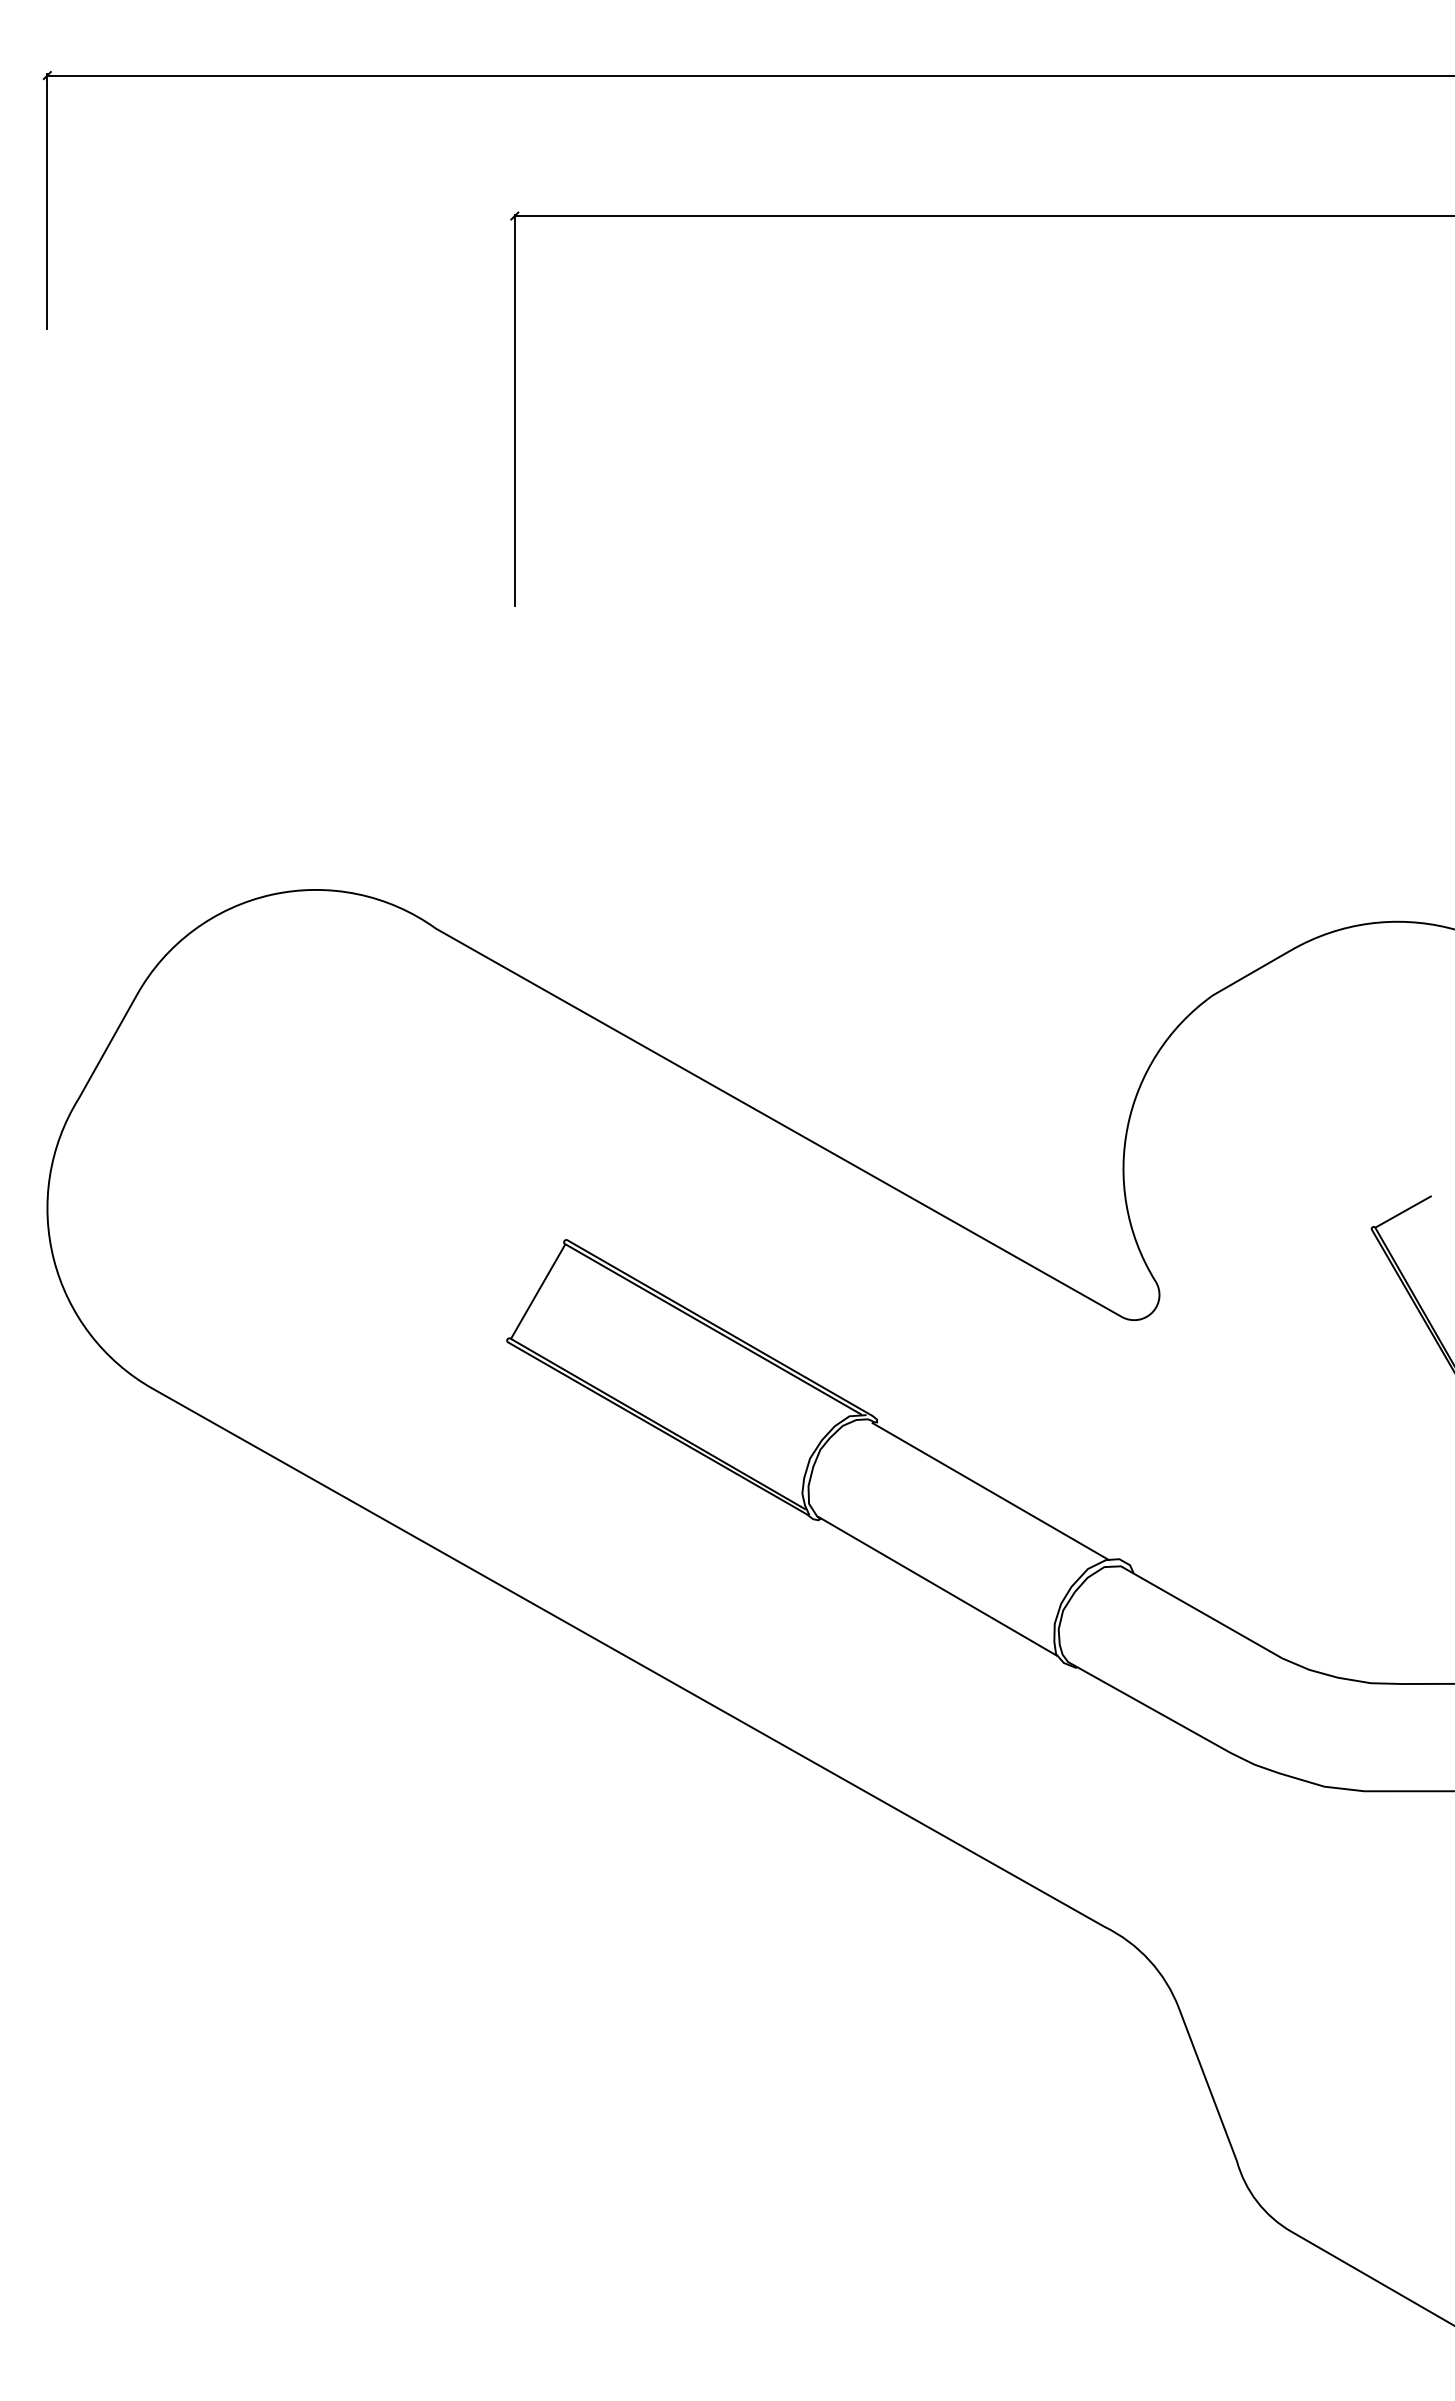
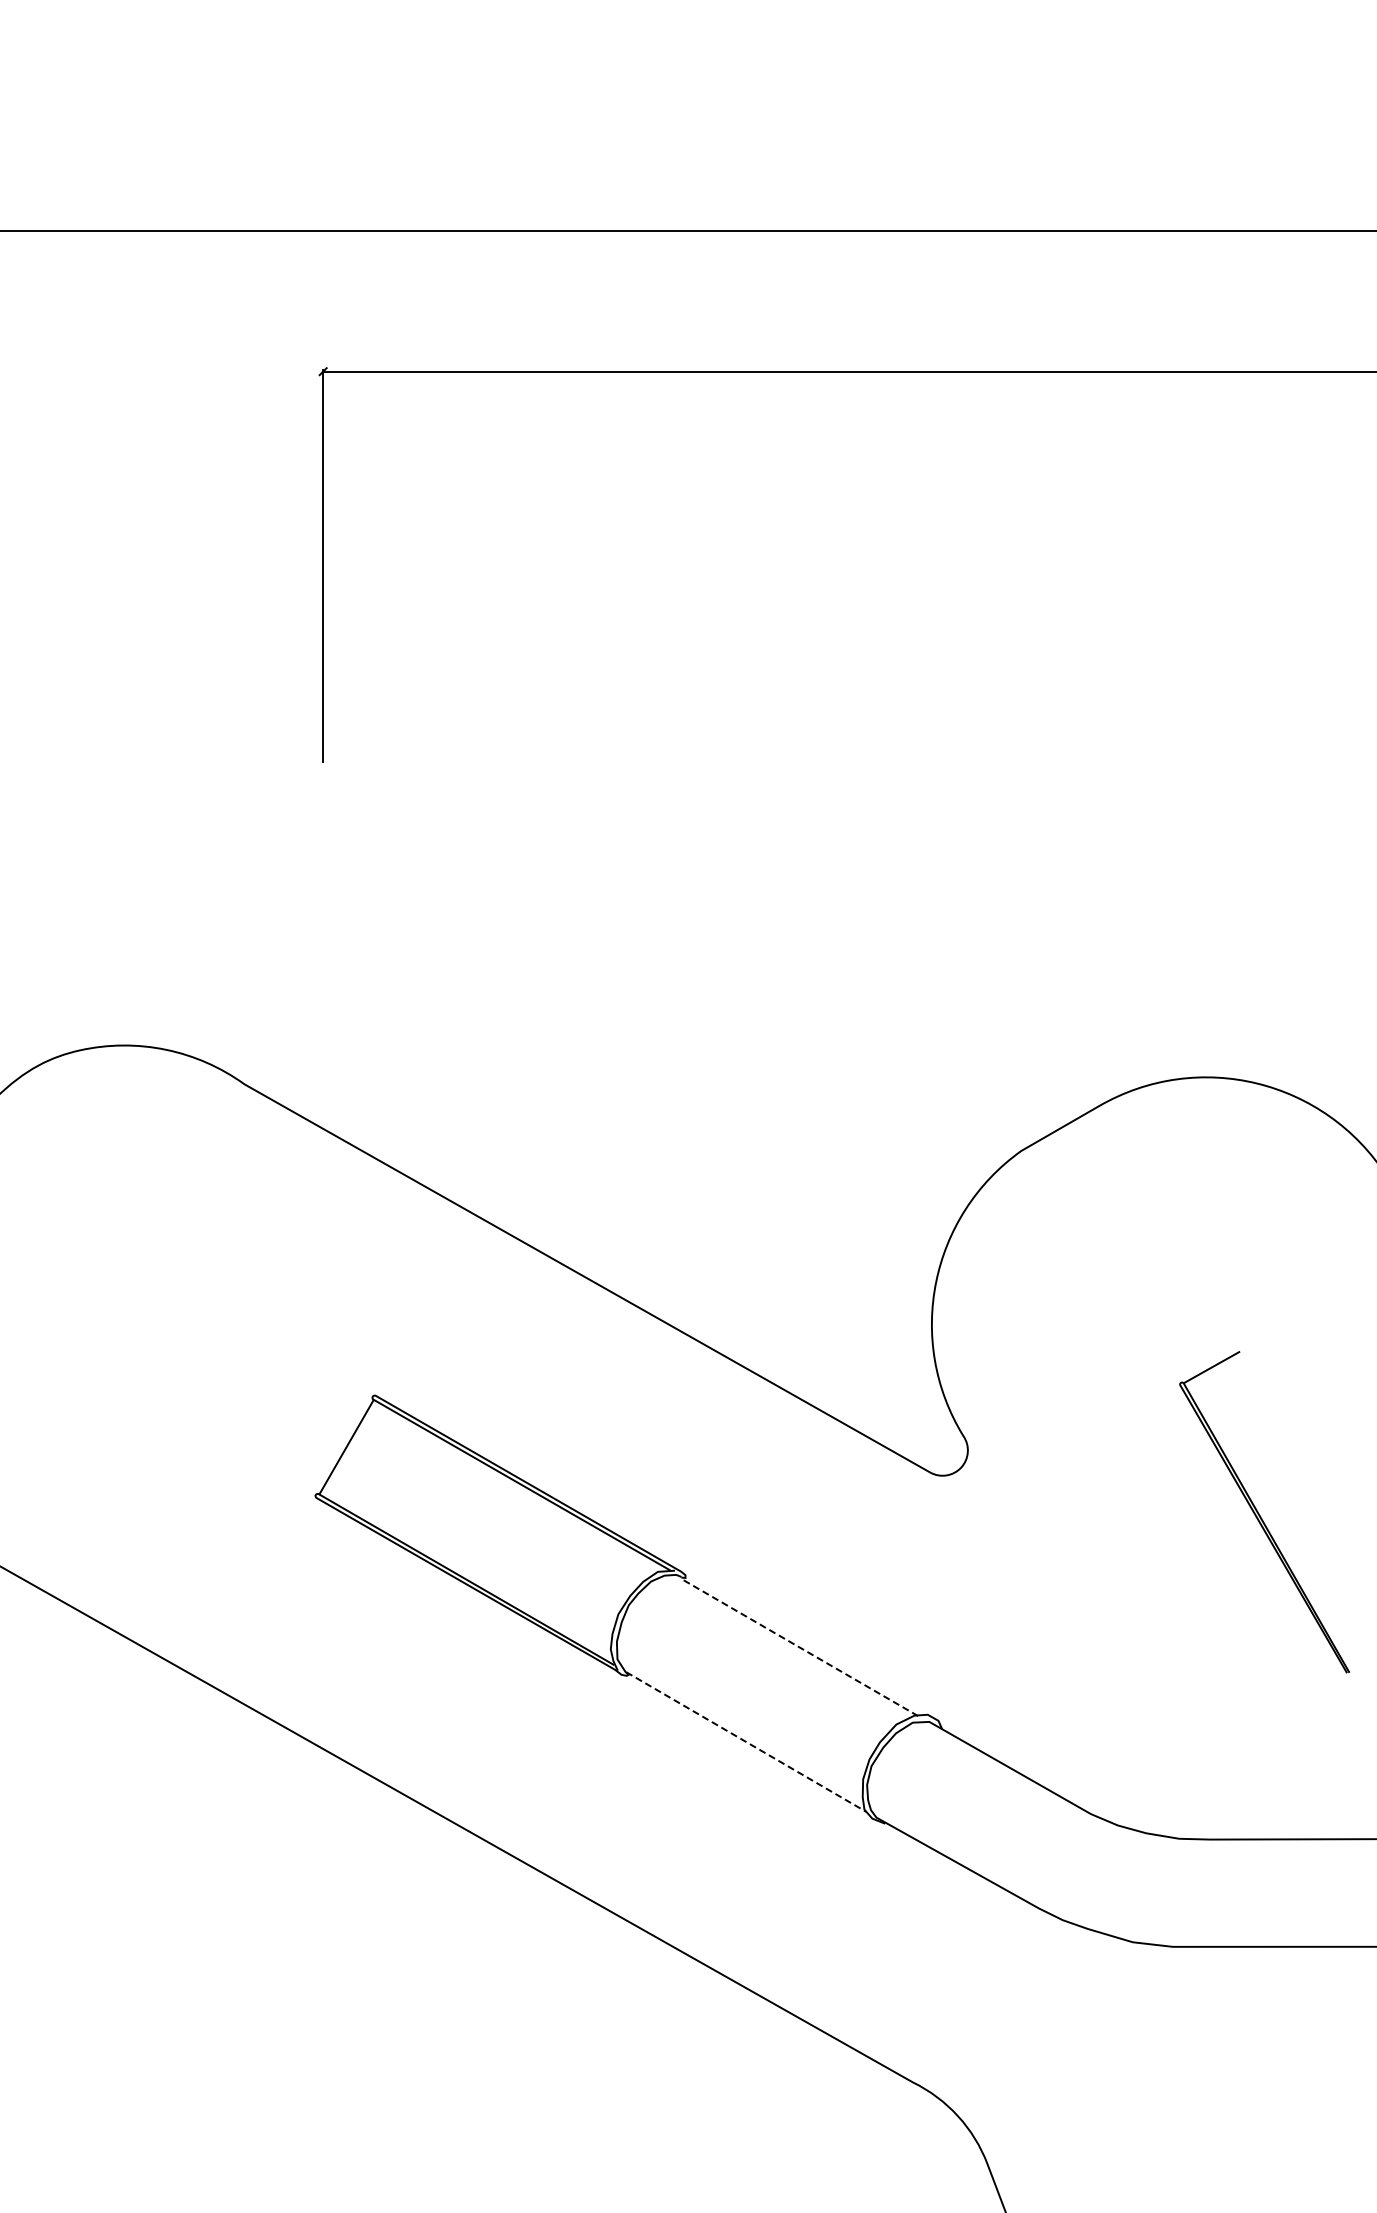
line: (990, 1491) -> (798, 1647), solid -> dashed
line: (937, 1586) -> (745, 1742), solid -> dashed

